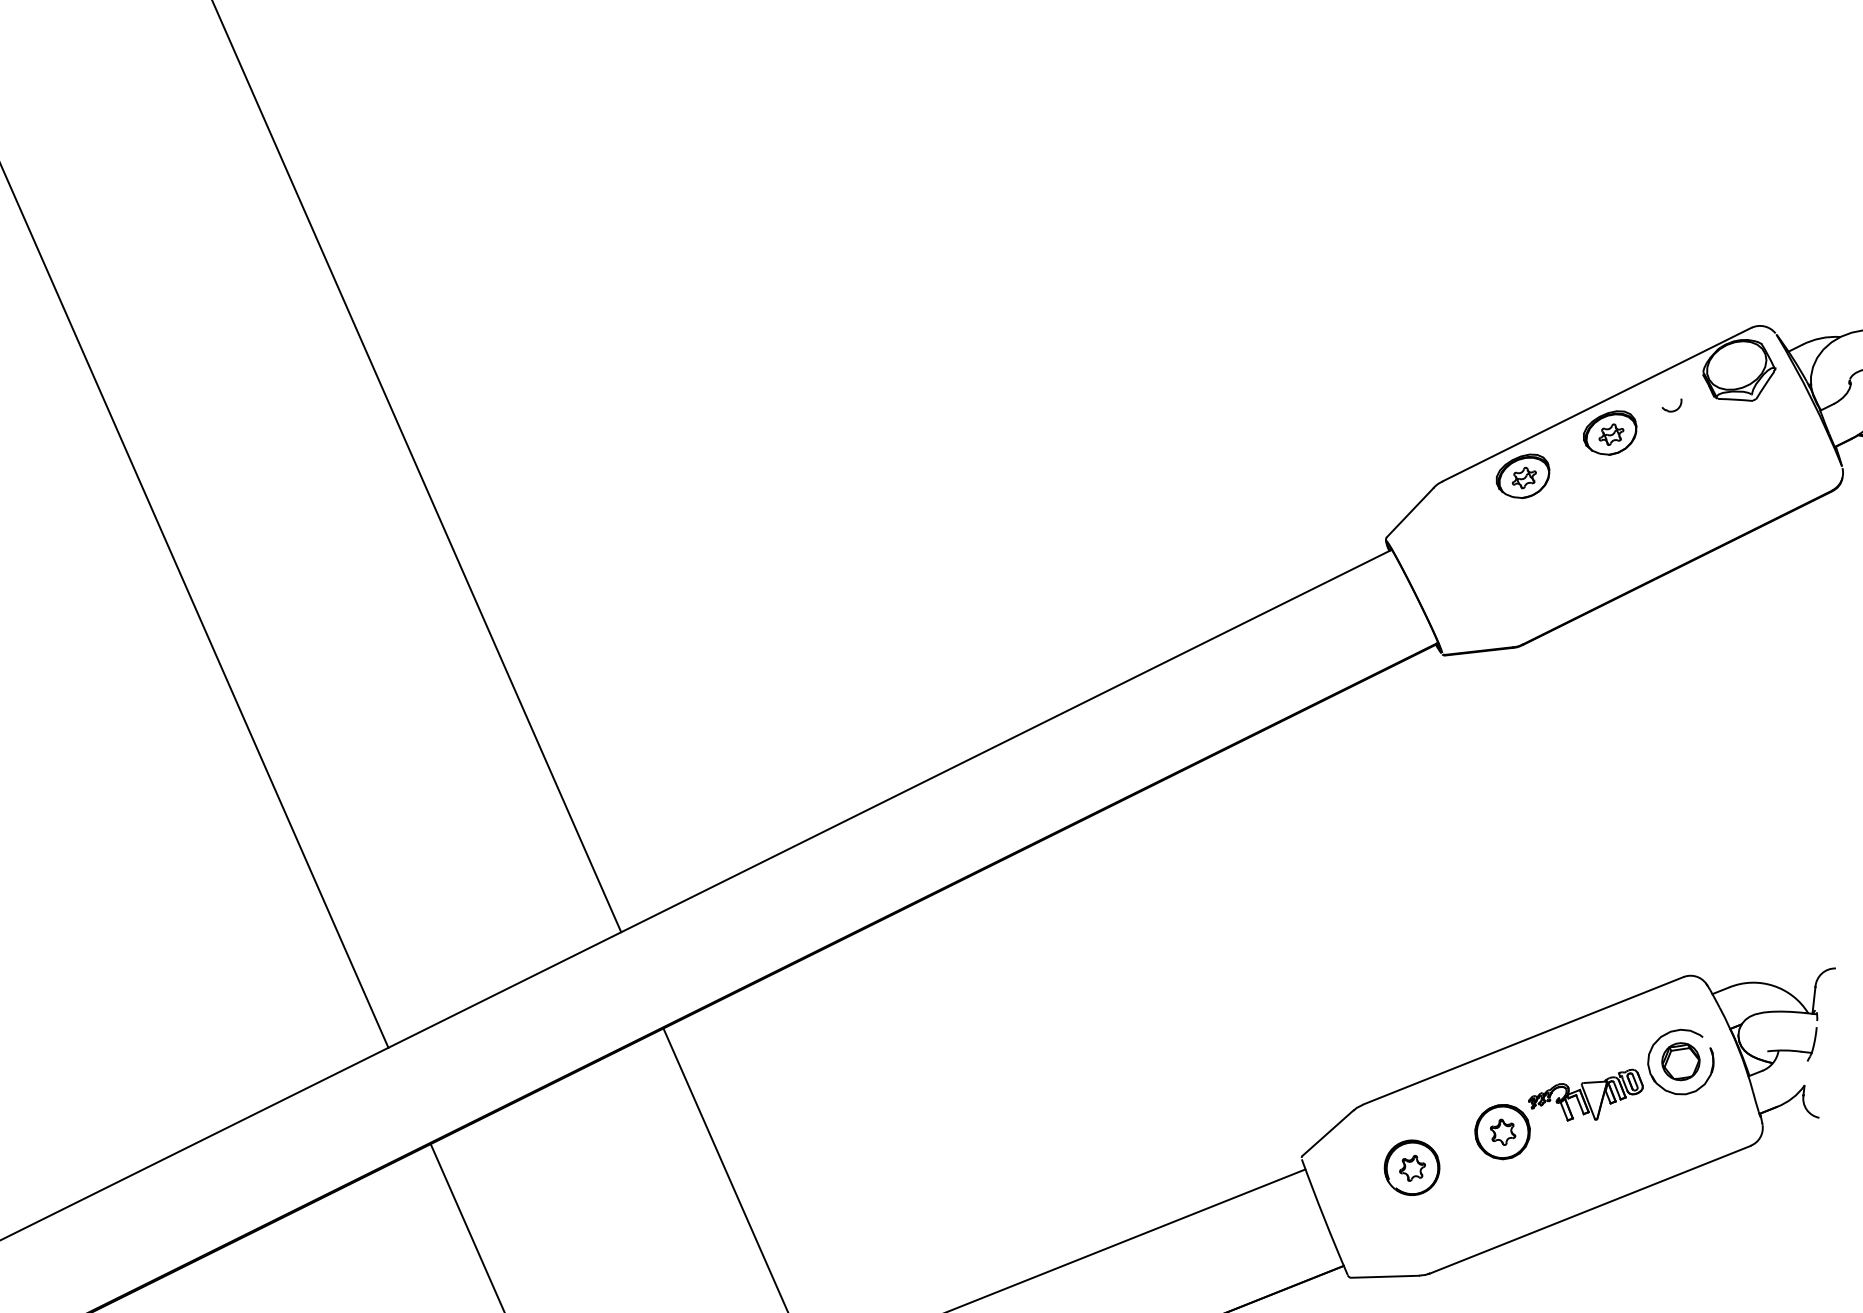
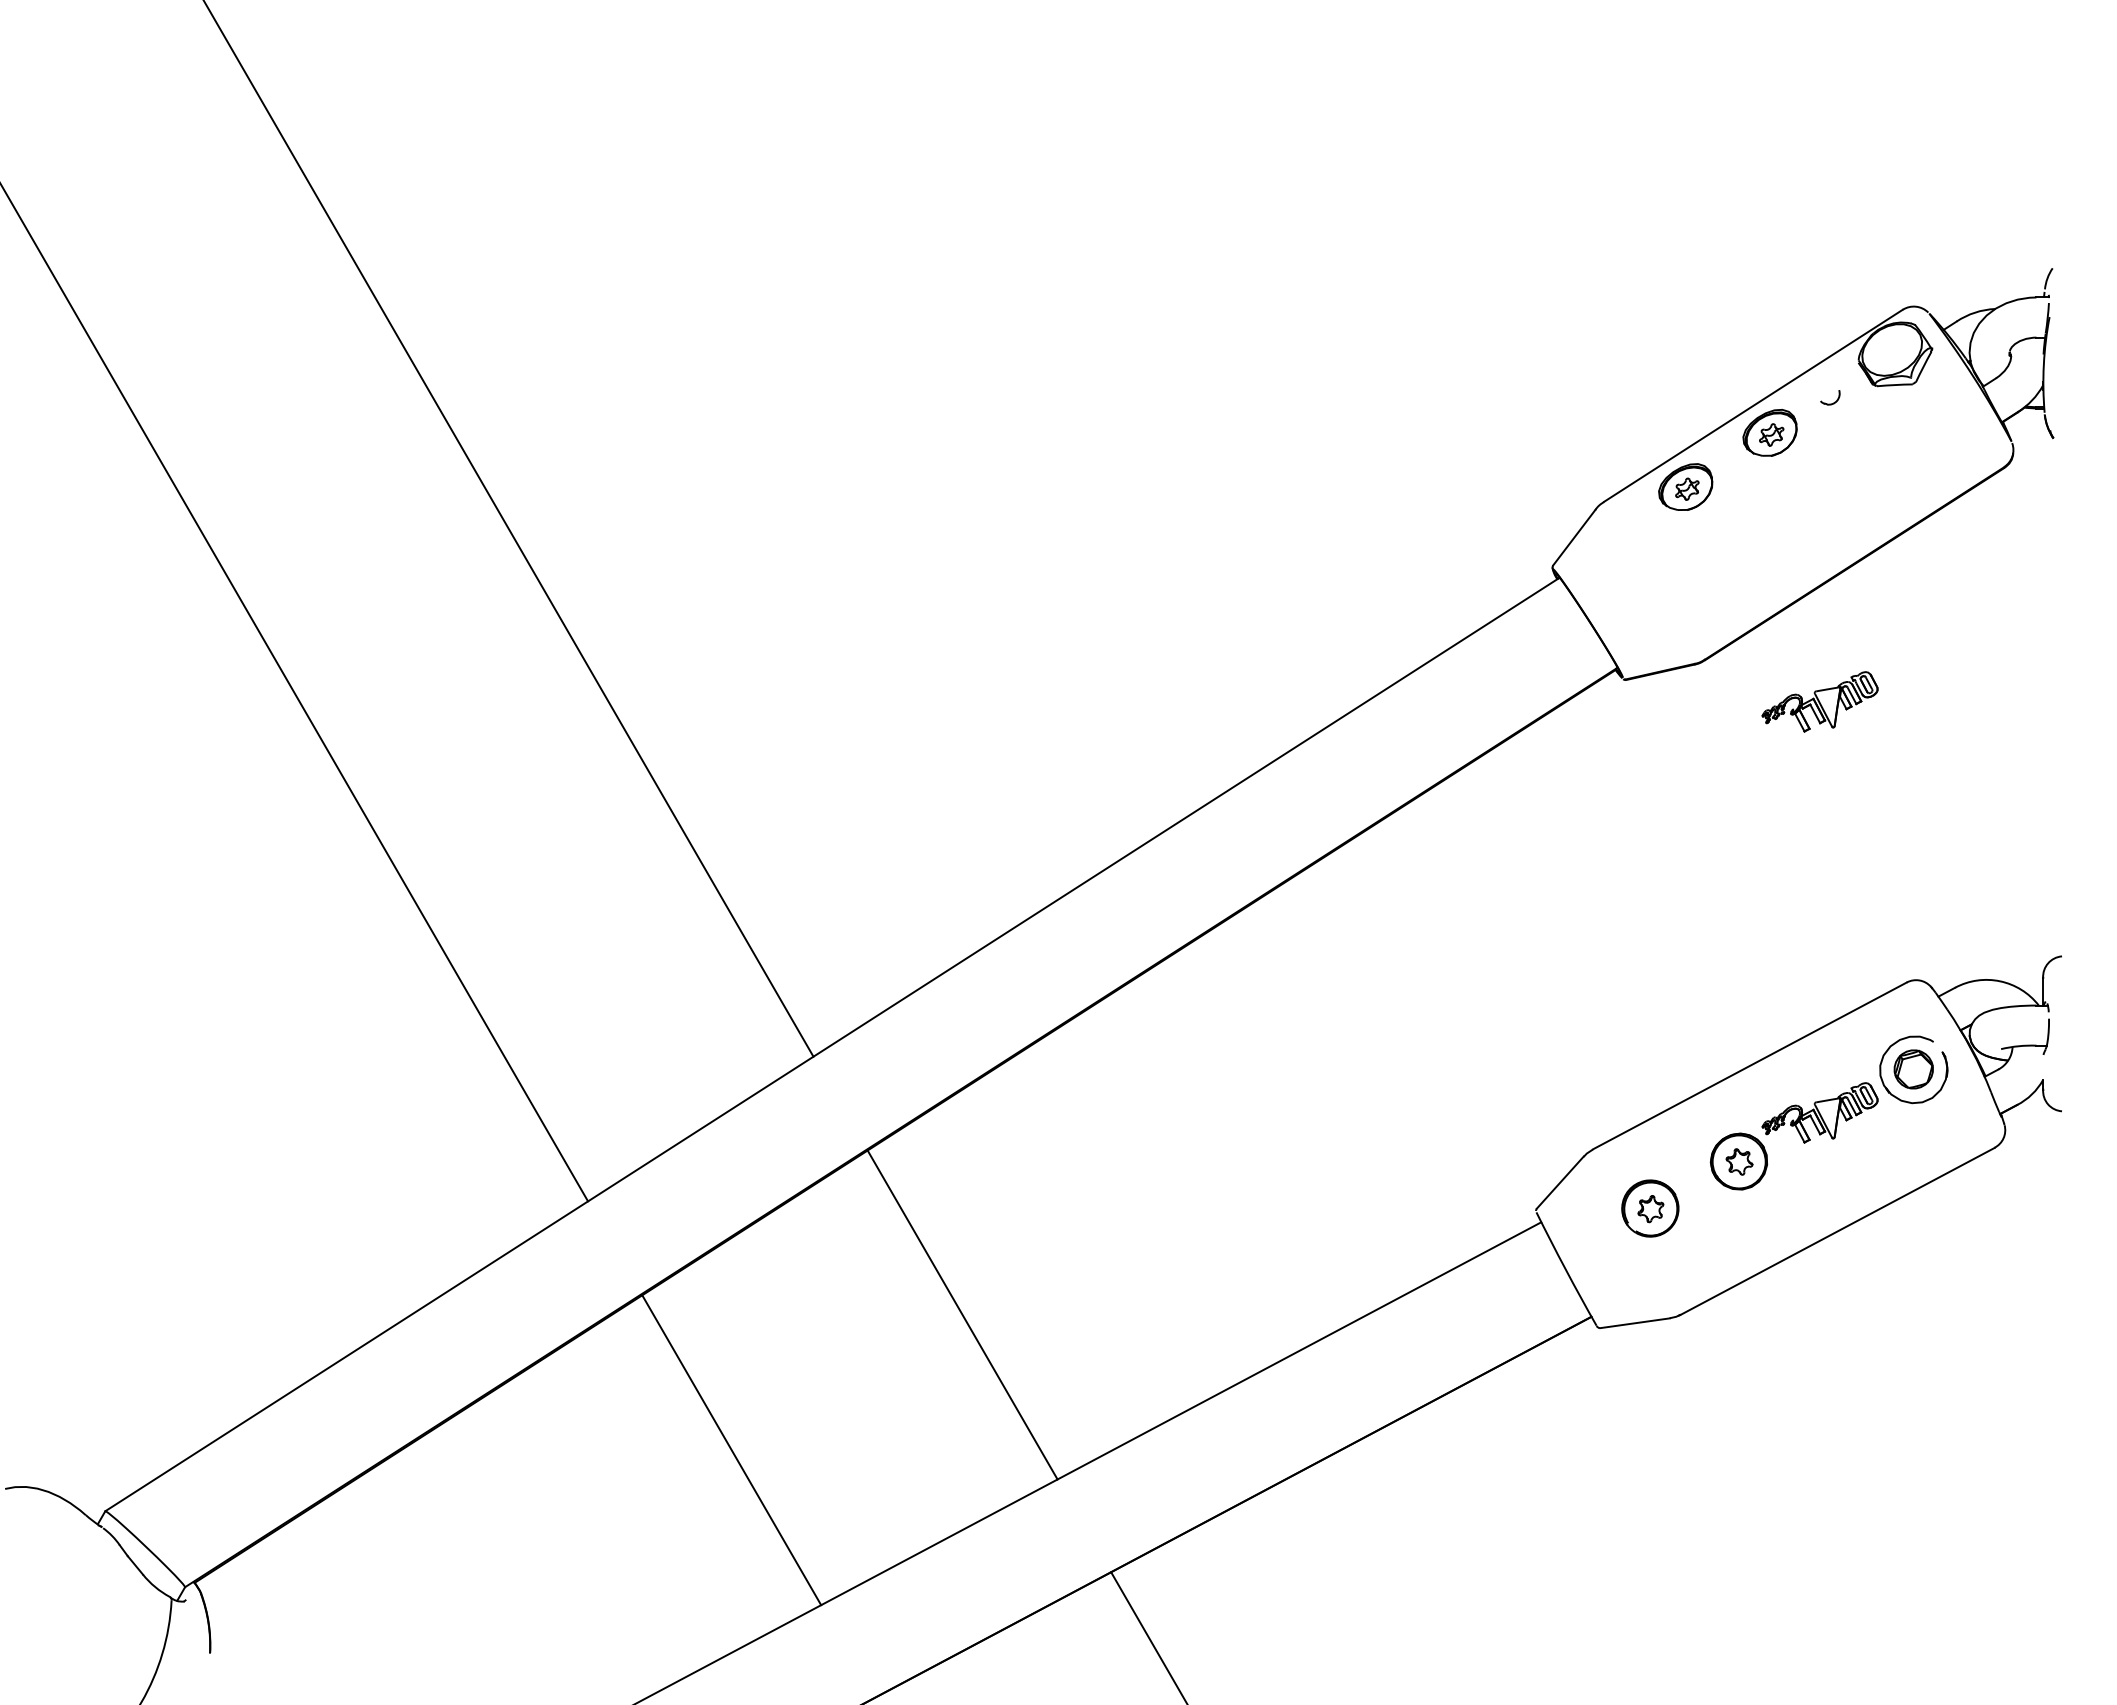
part: (1629, 696) -> (1819, 701), added

